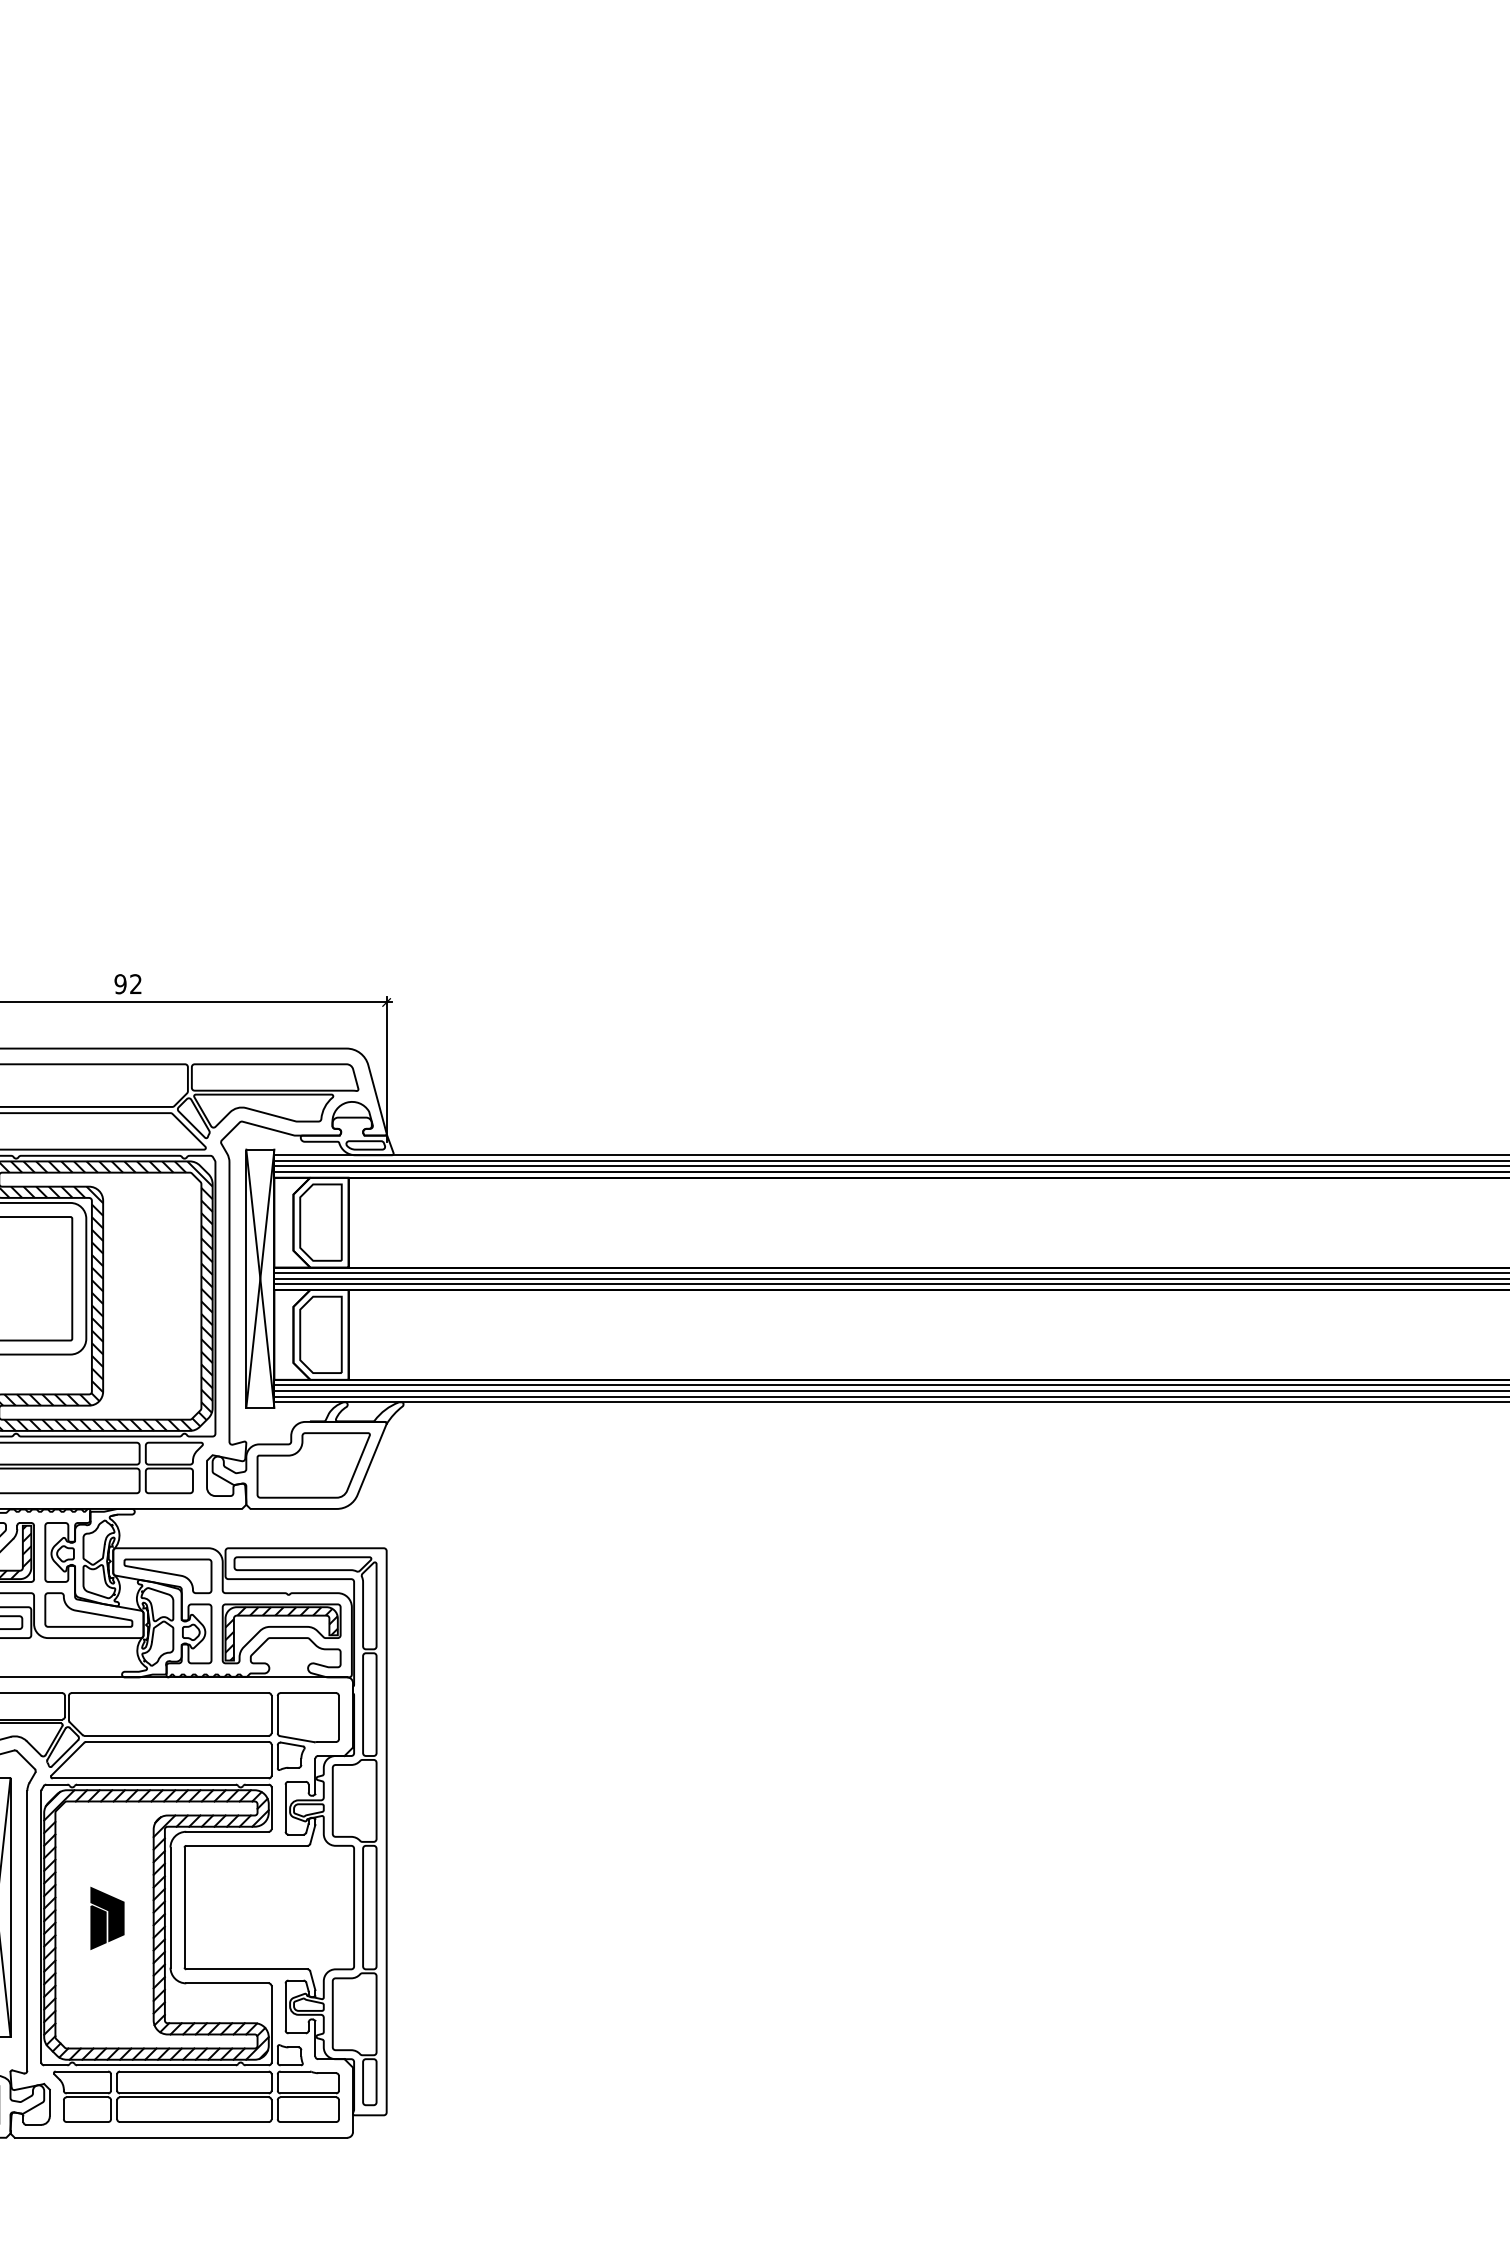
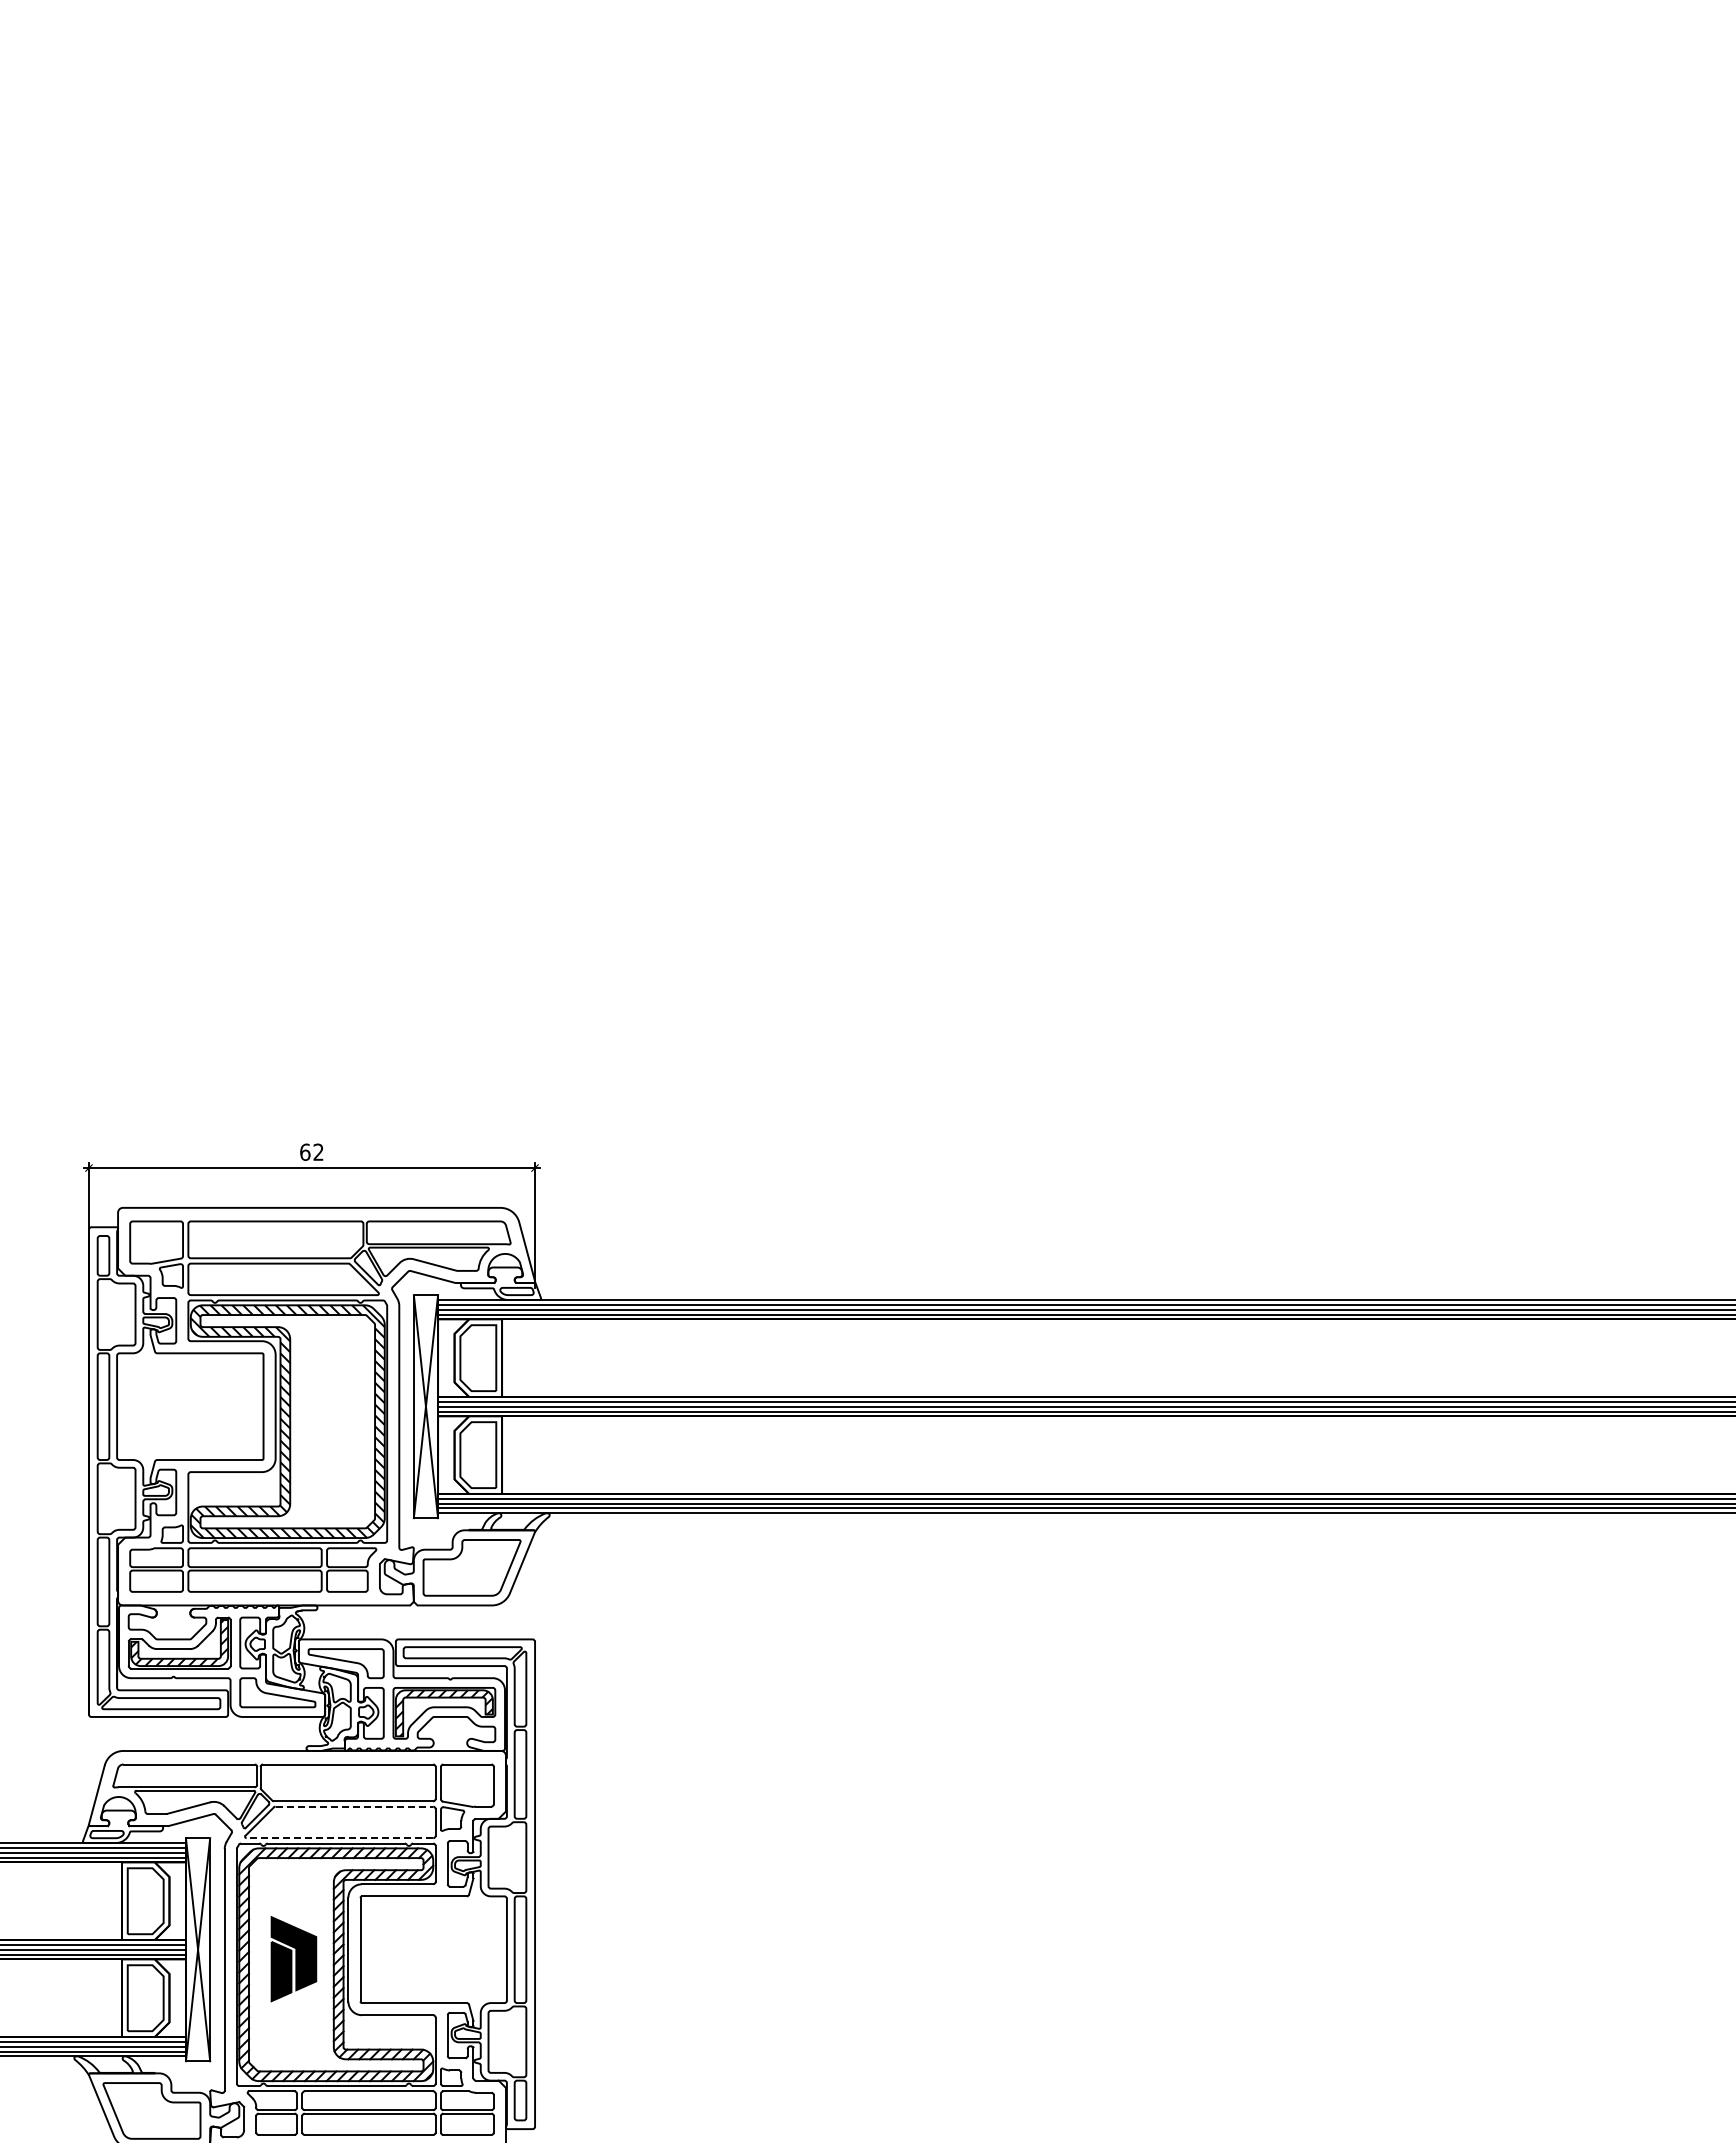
text: (120, 983) -> (305, 1151), 92 -> 62
line: (177, 1741) -> (354, 1806), solid -> dashed
line: (160, 1778) -> (339, 1838), solid -> dashed
part: (106, 1917) -> (293, 1958), size x1.6

